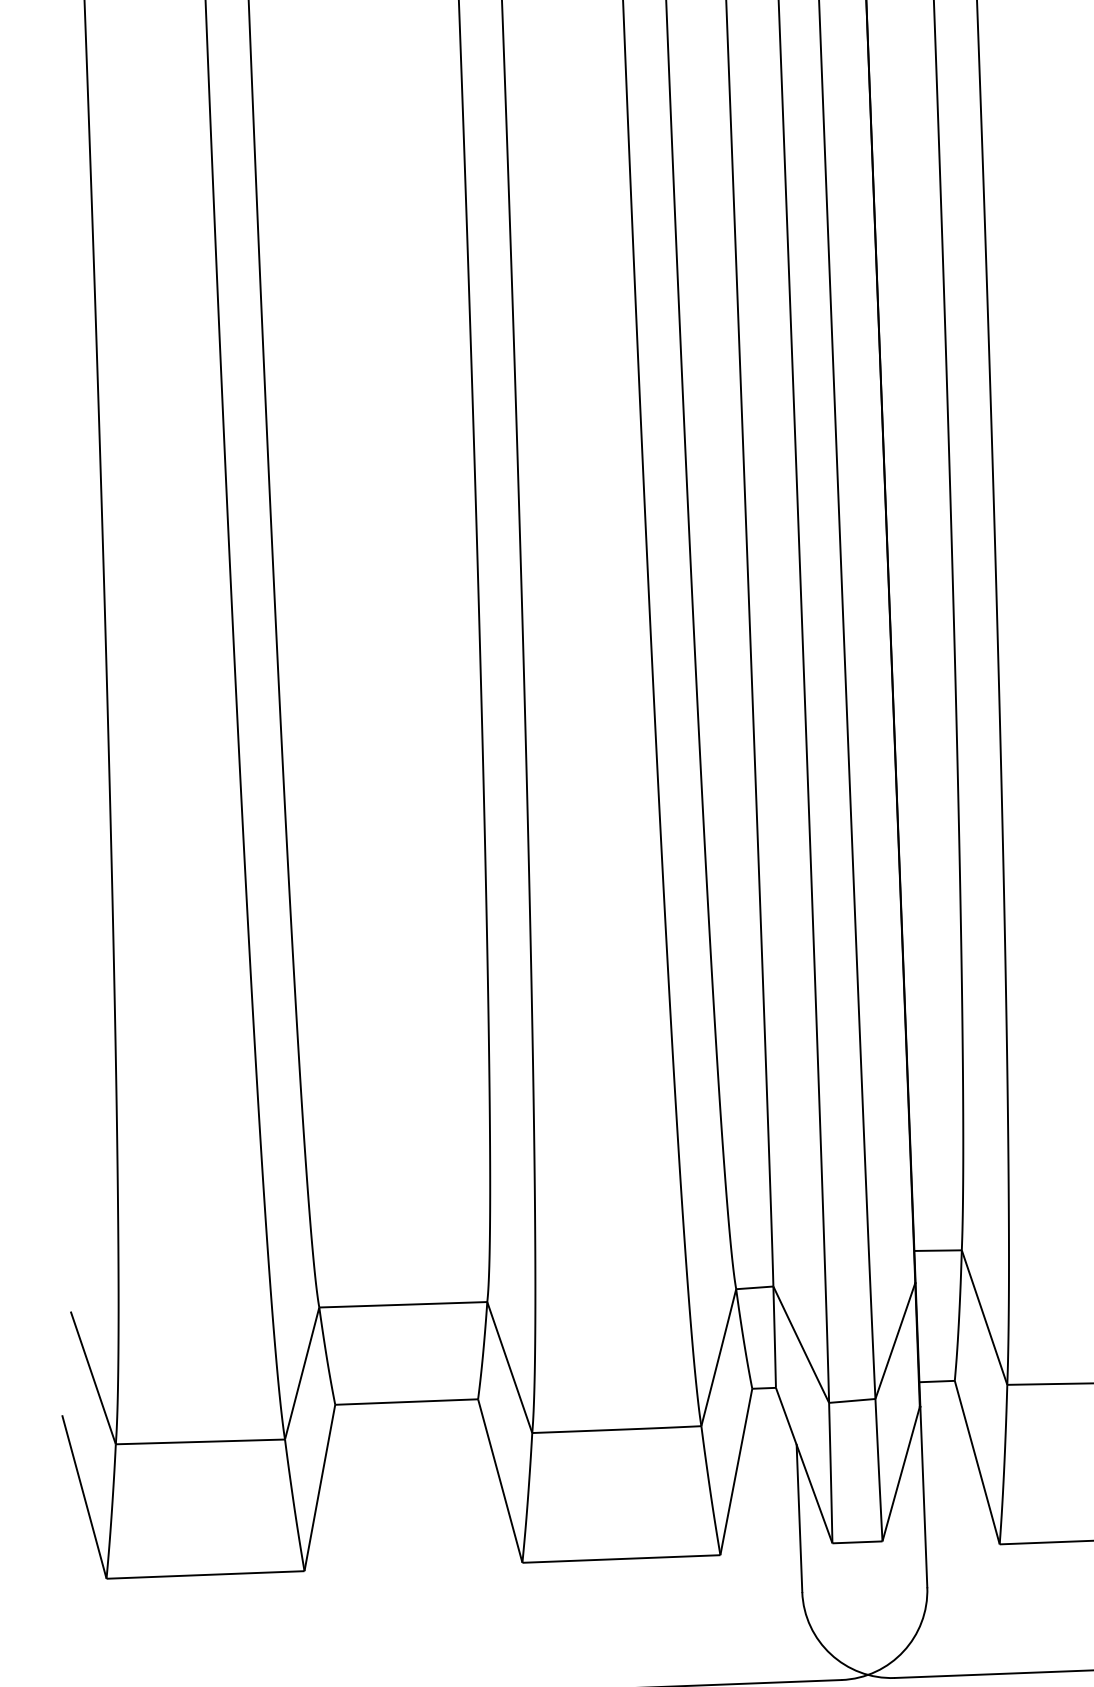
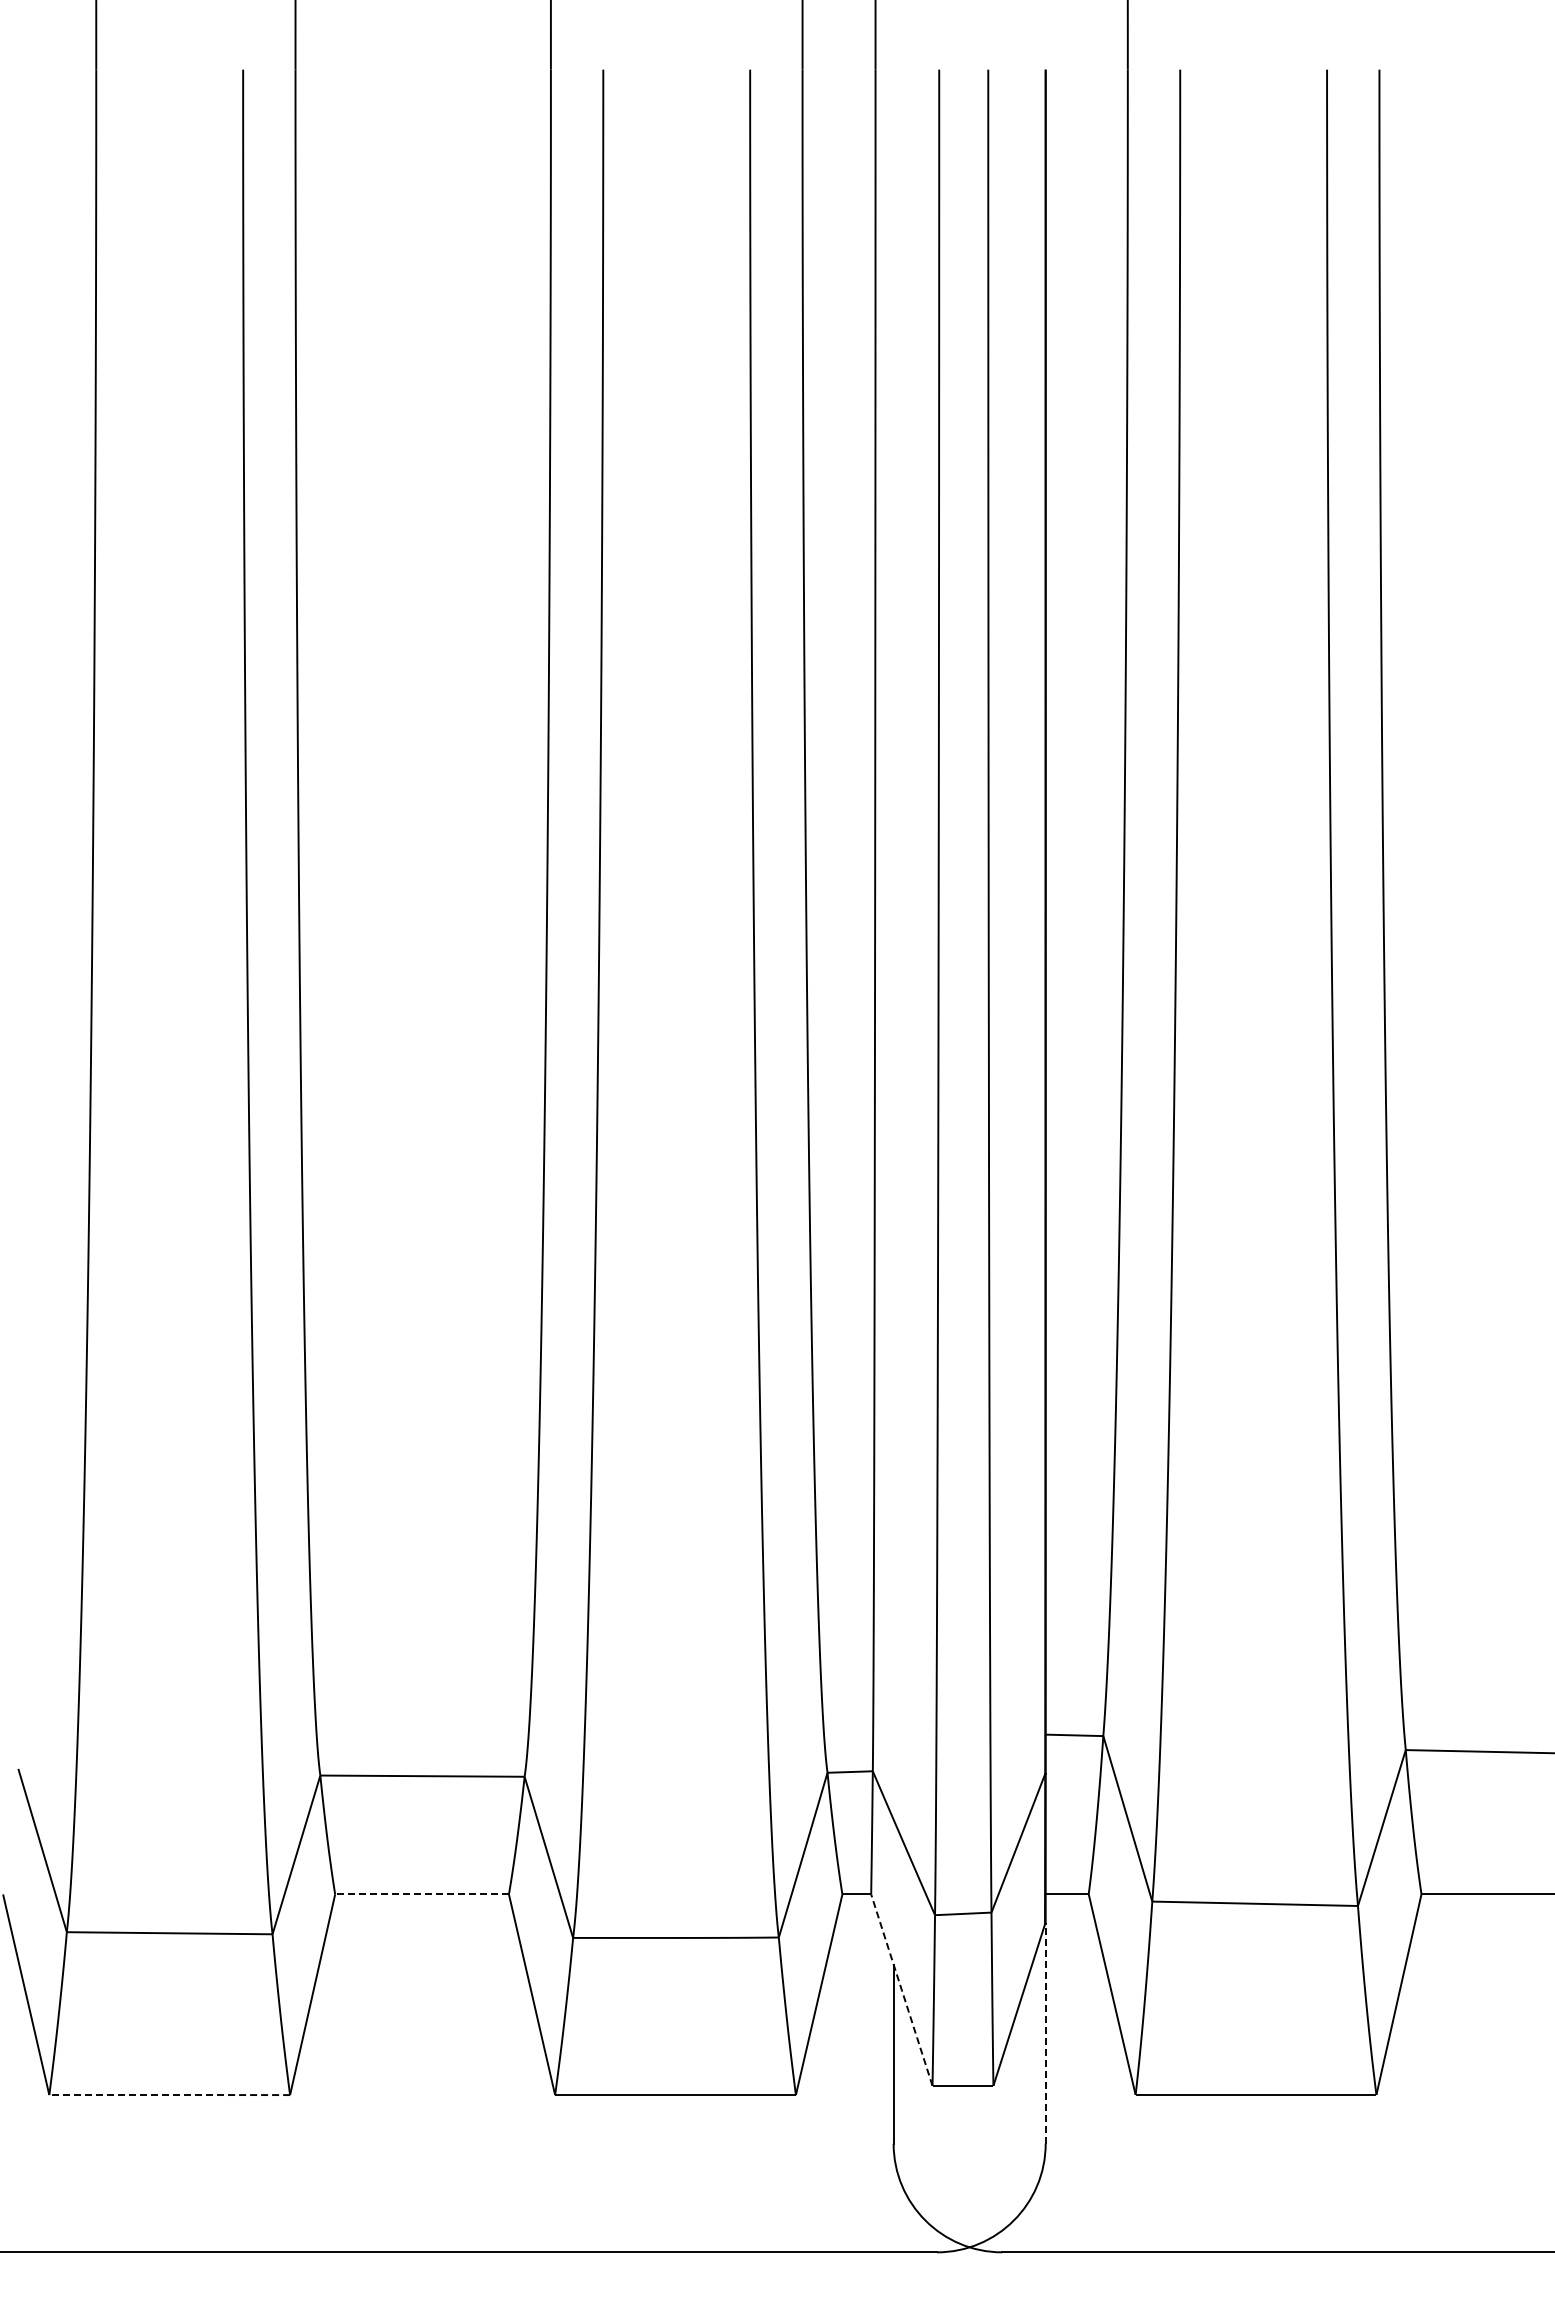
line: (407, 1402) -> (422, 1894), solid -> dashed
line: (803, 1465) -> (901, 1990), solid -> dashed
line: (923, 1497) -> (1045, 2034), solid -> dashed
line: (205, 1575) -> (169, 2095), solid -> dashed

